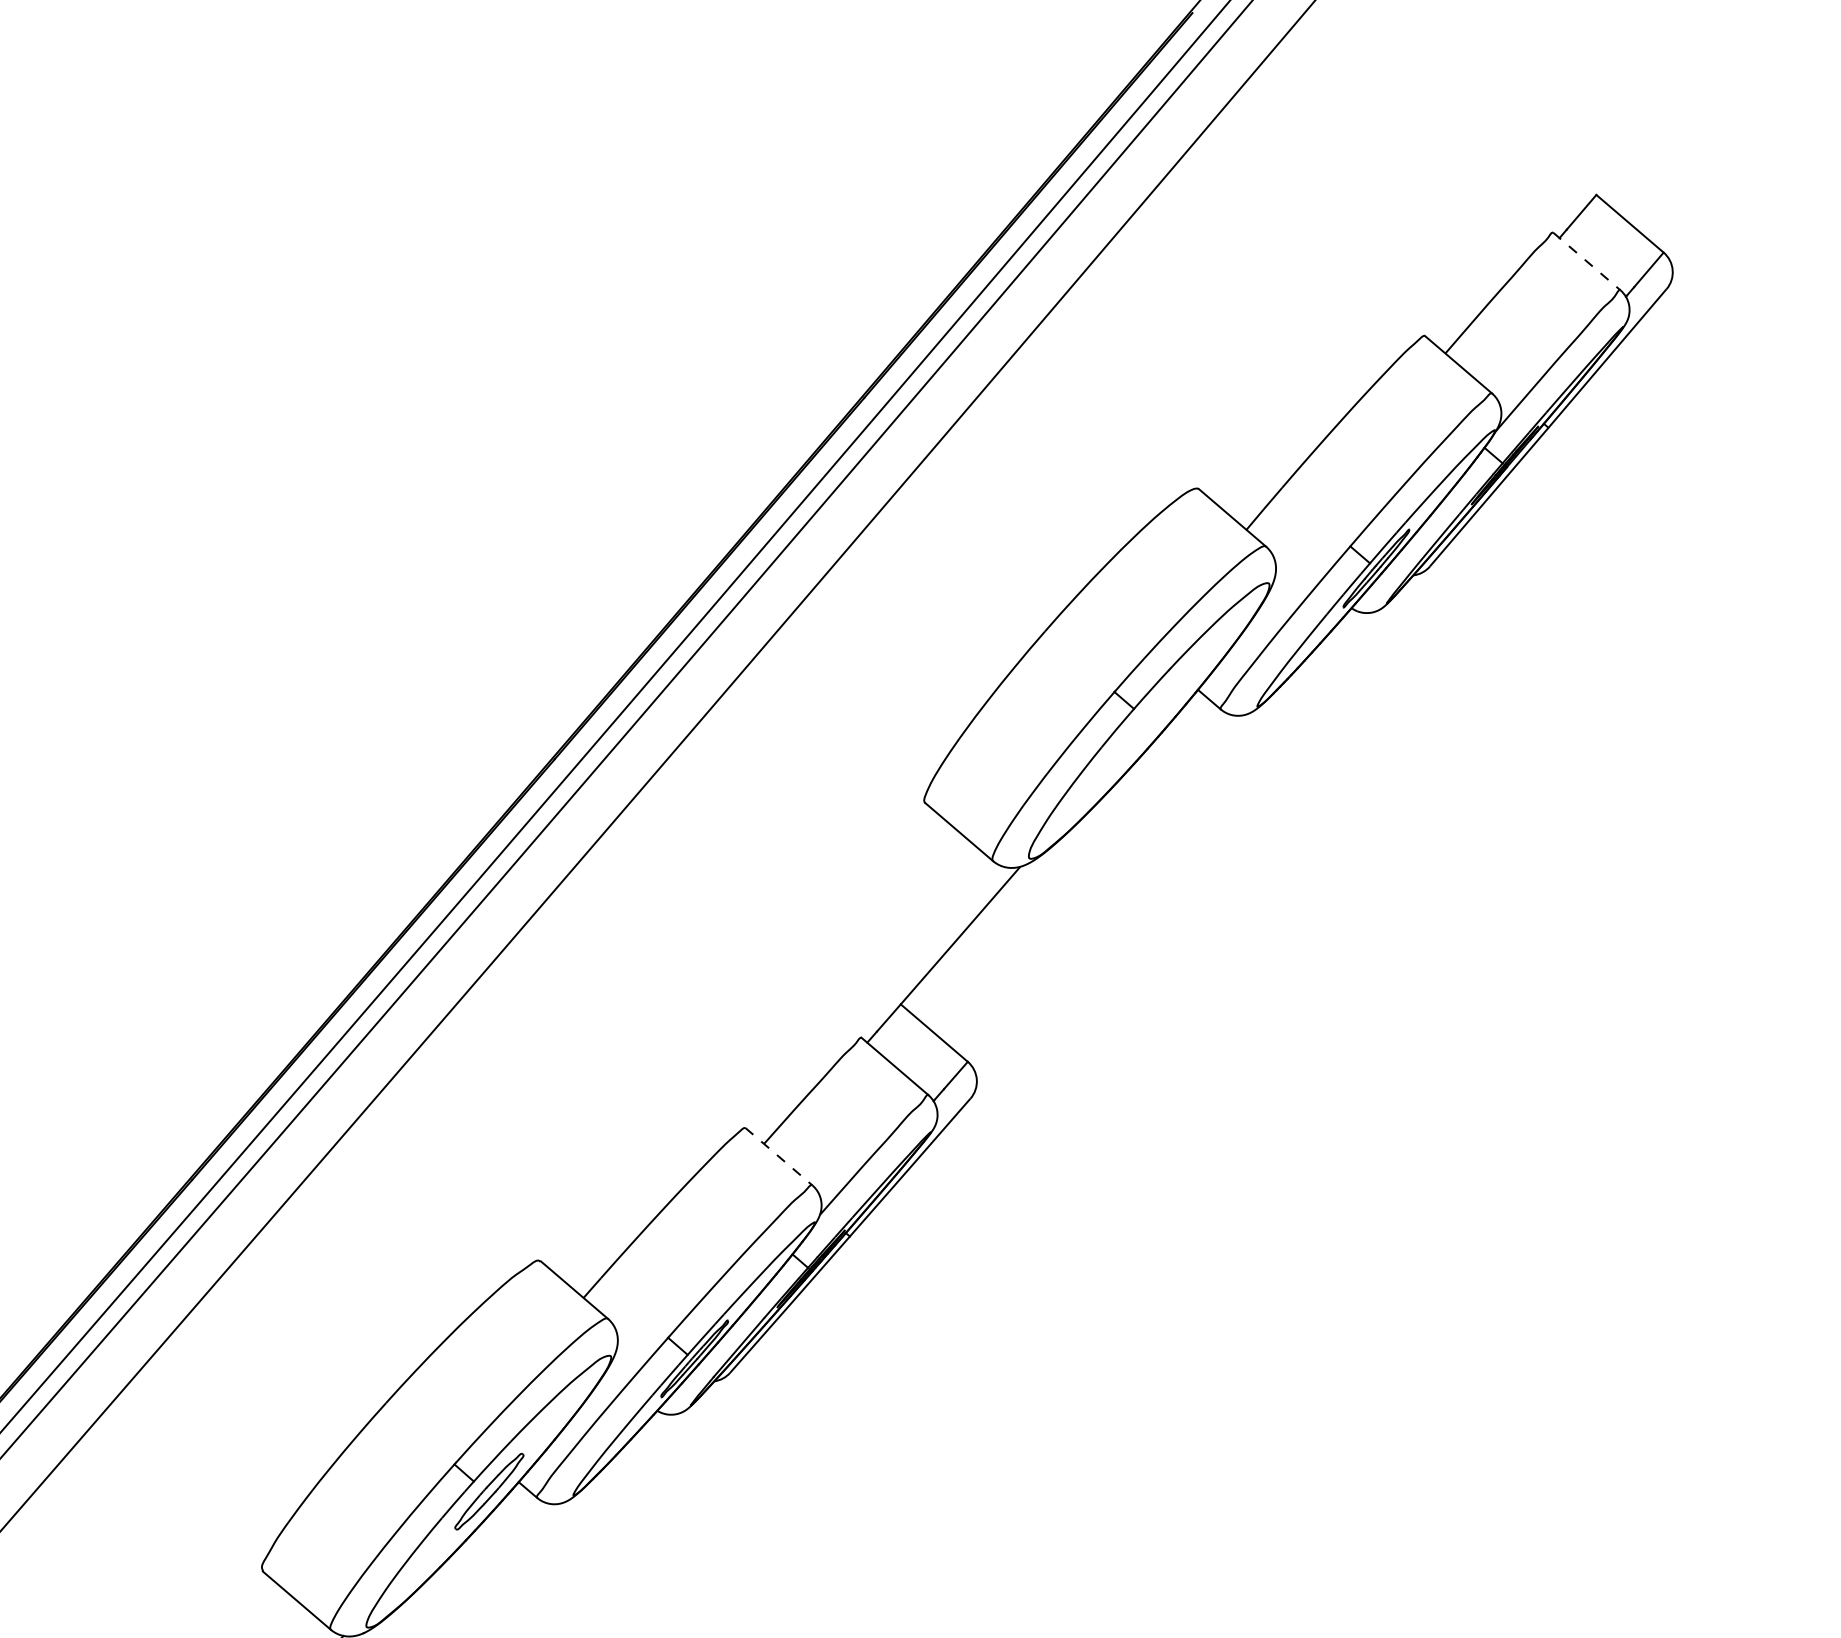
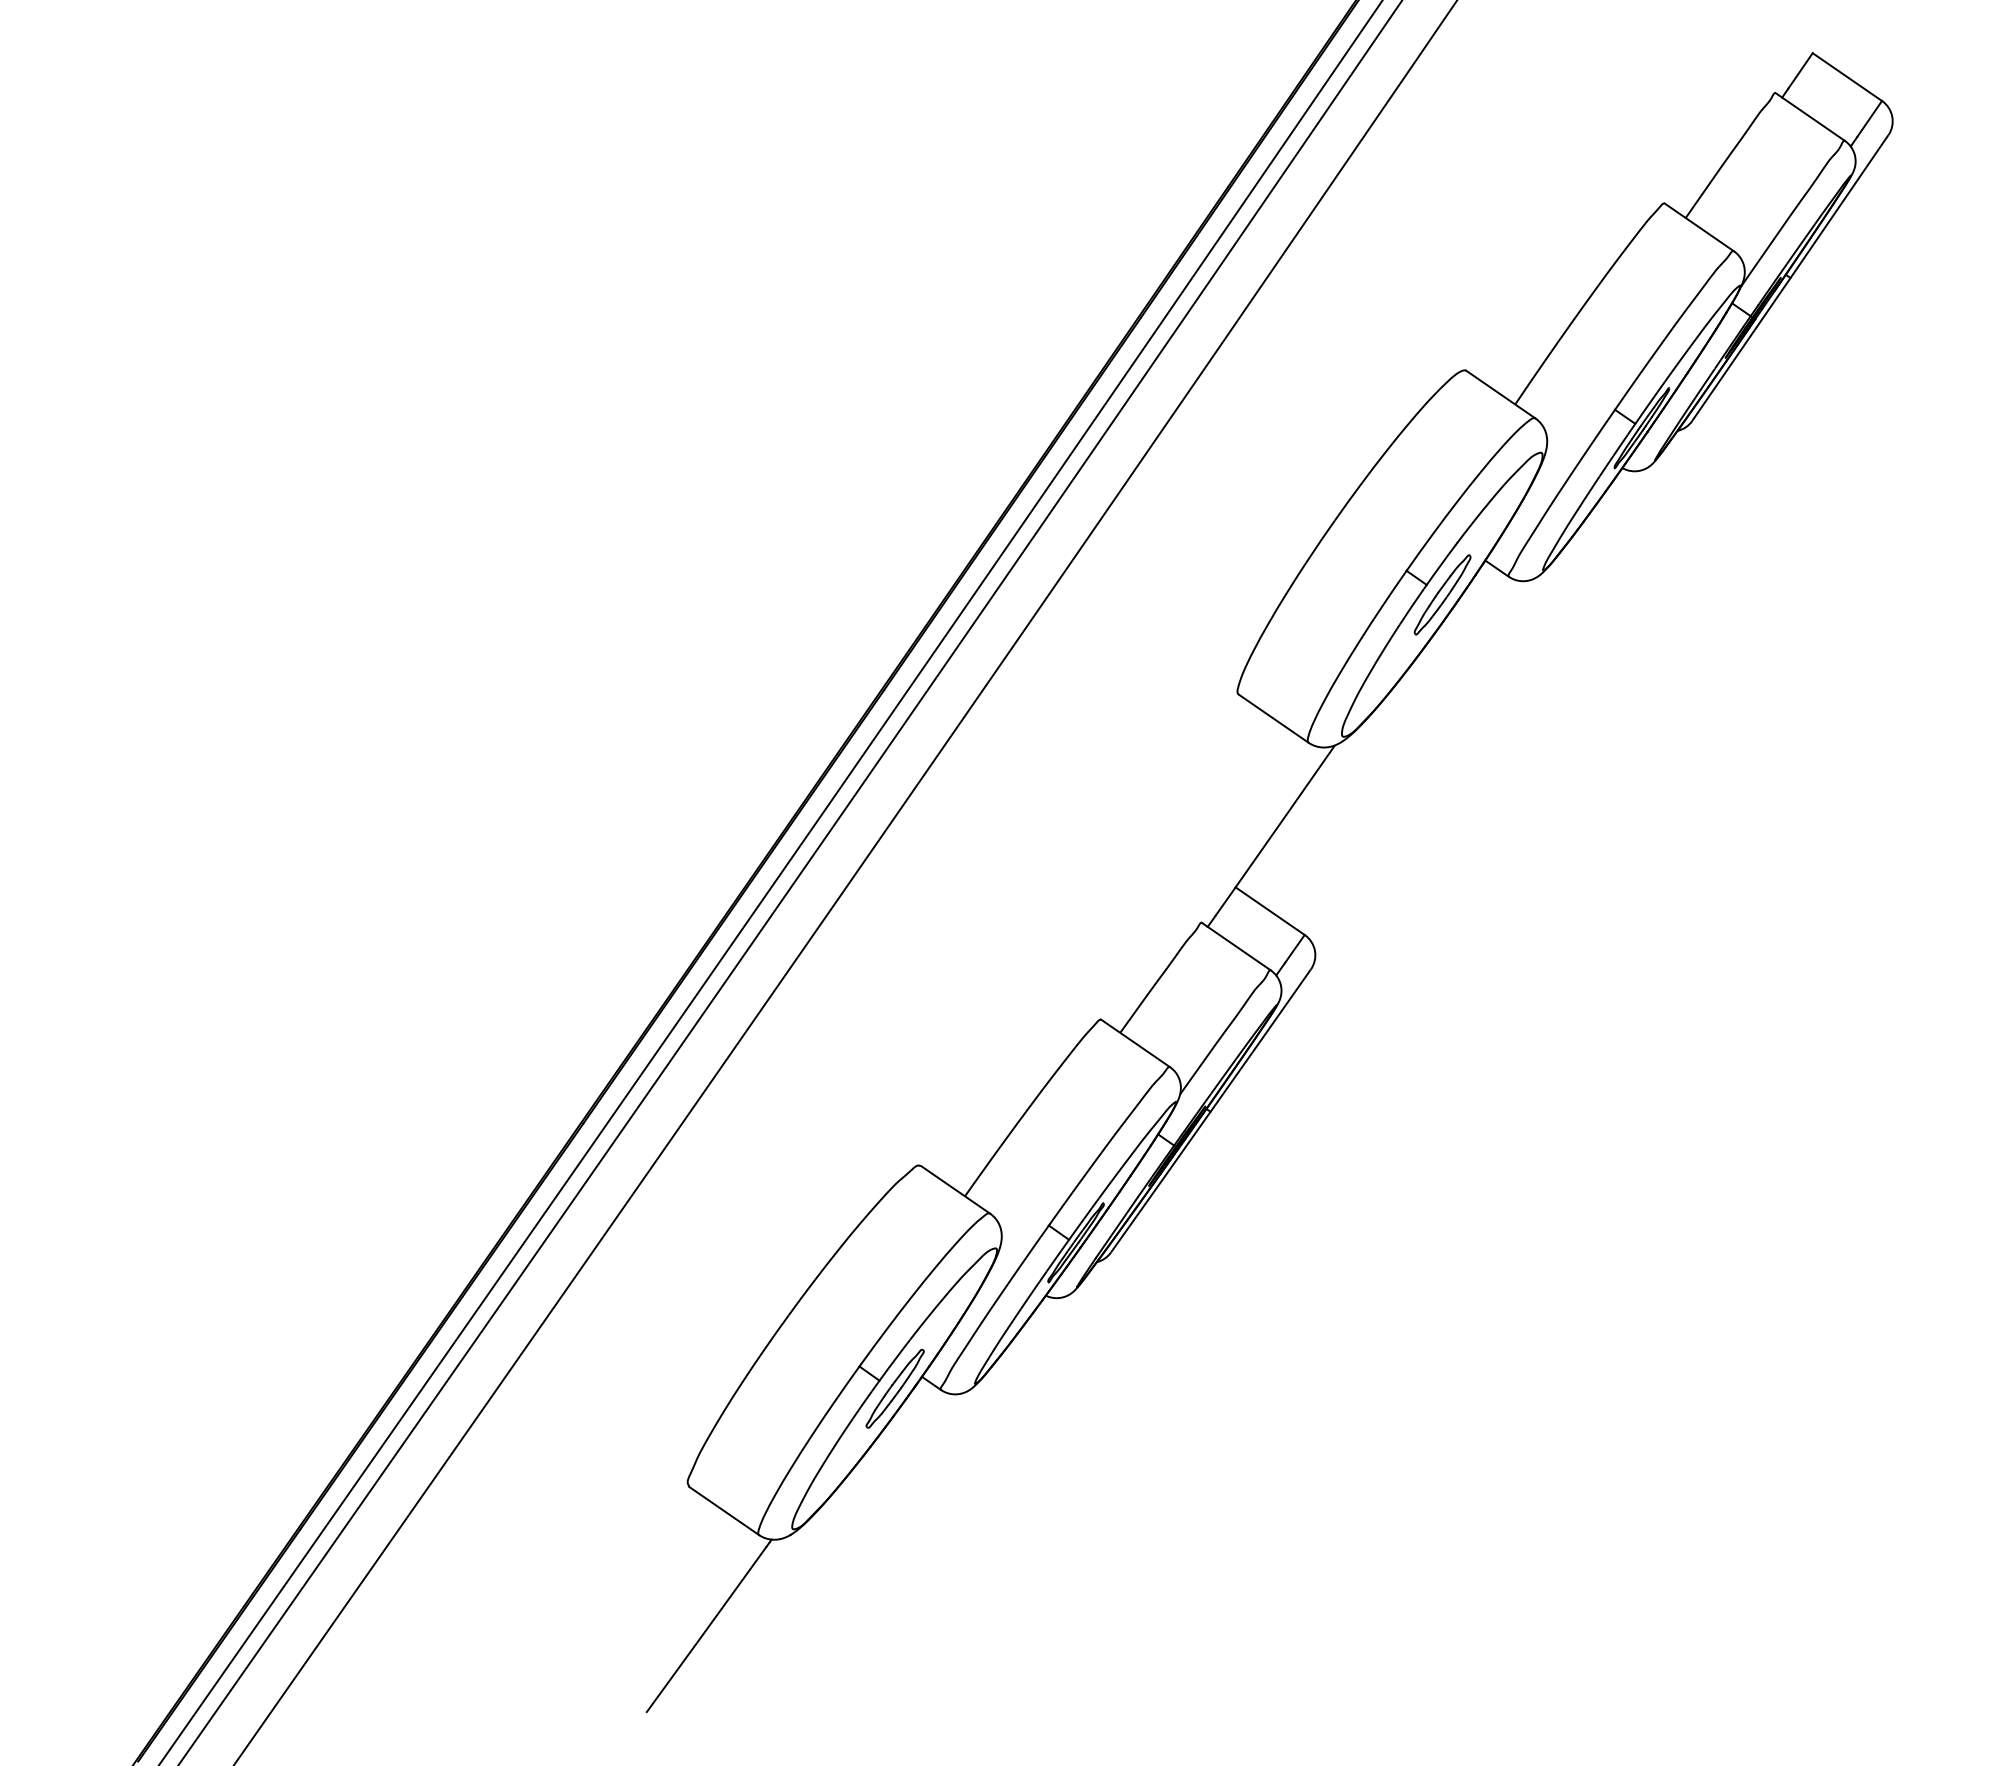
line: (1587, 262) -> (1810, 117), dashed -> solid
part: (1149, 720) -> (1442, 594), added
line: (778, 1156) -> (1135, 1043), dashed -> solid

